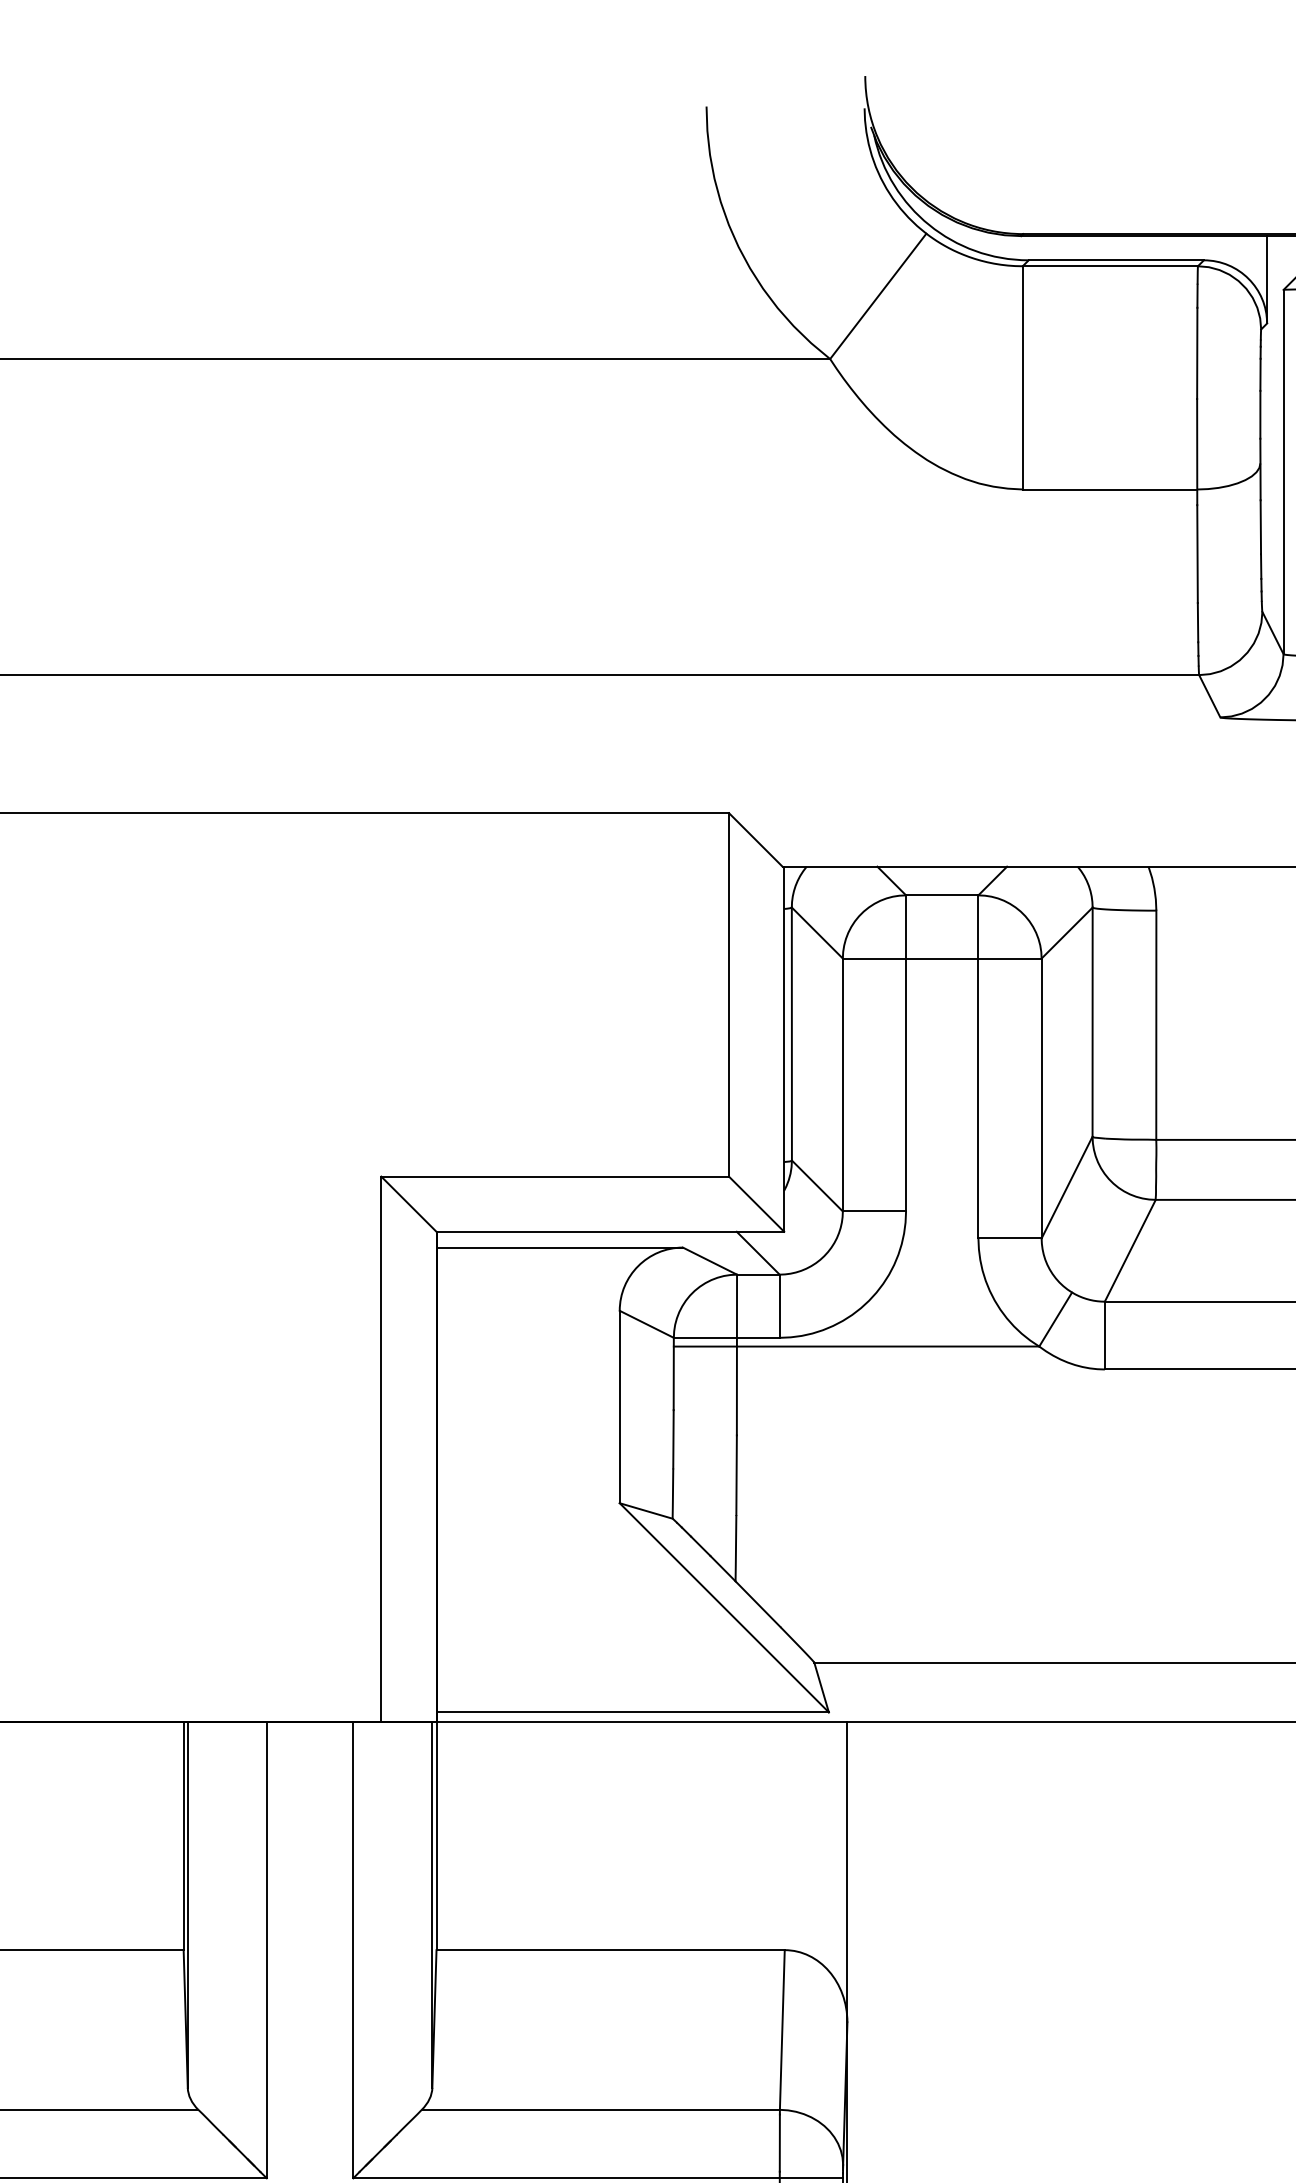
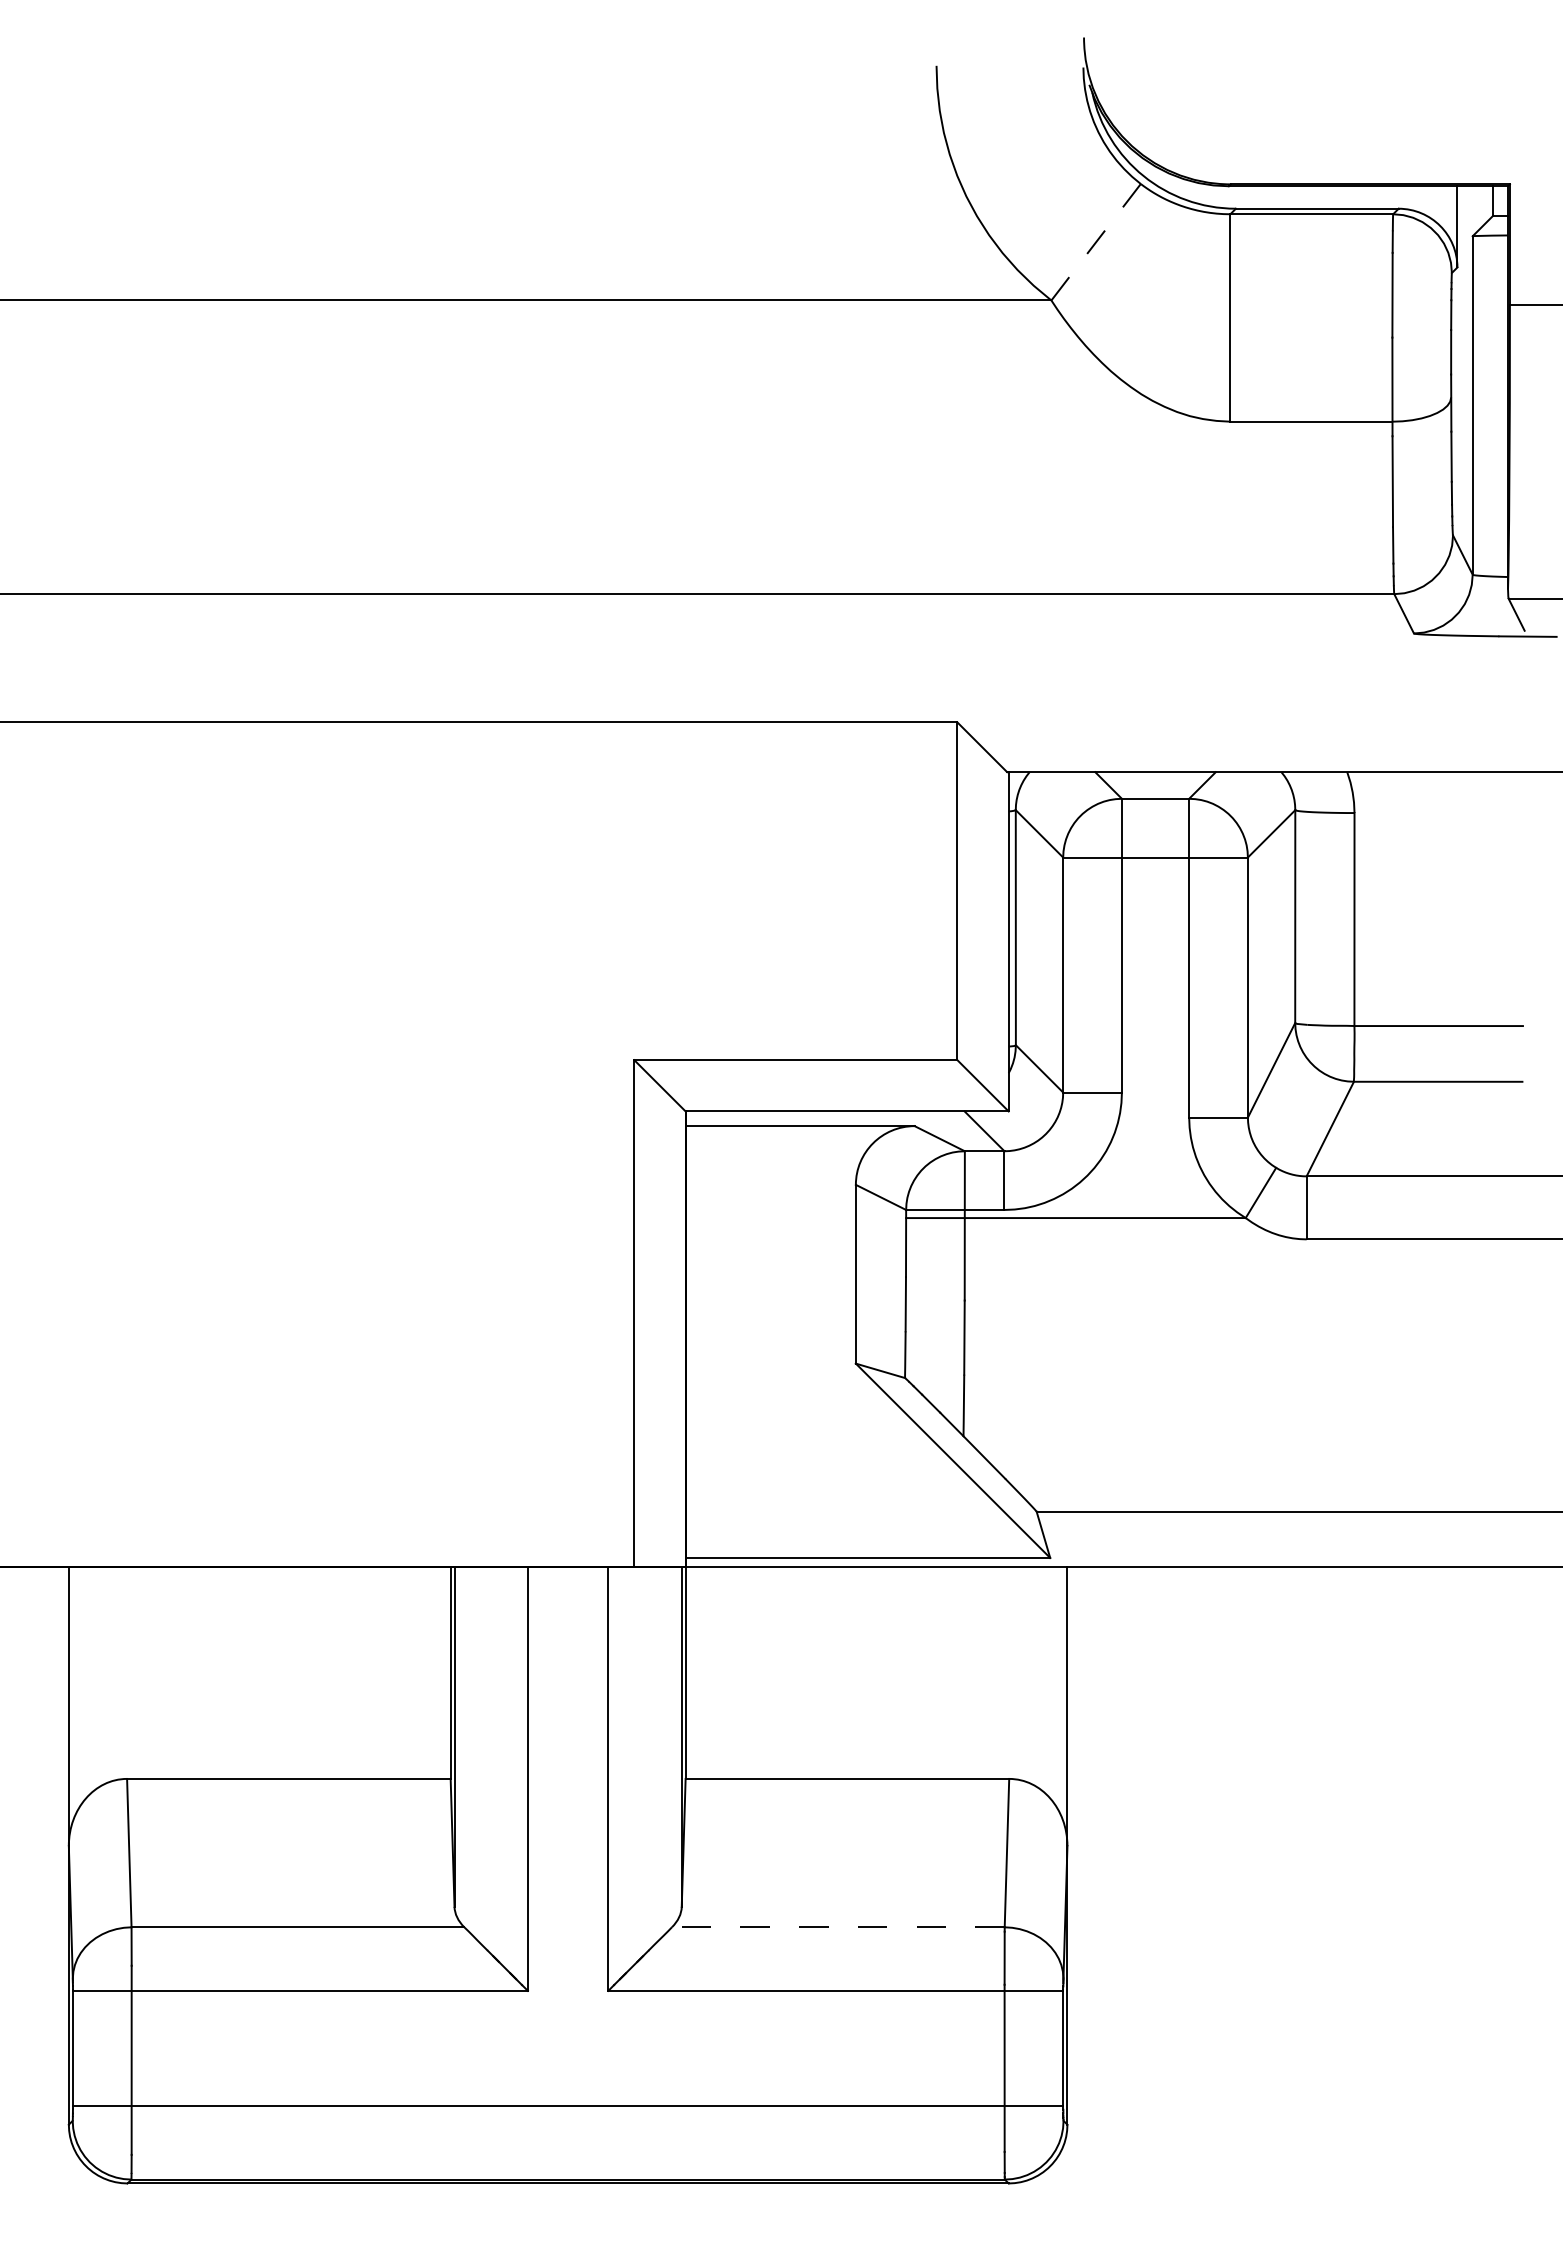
line: (877, 296) -> (1095, 242), solid -> dashed
line: (599, 2110) -> (837, 1927), solid -> dashed

